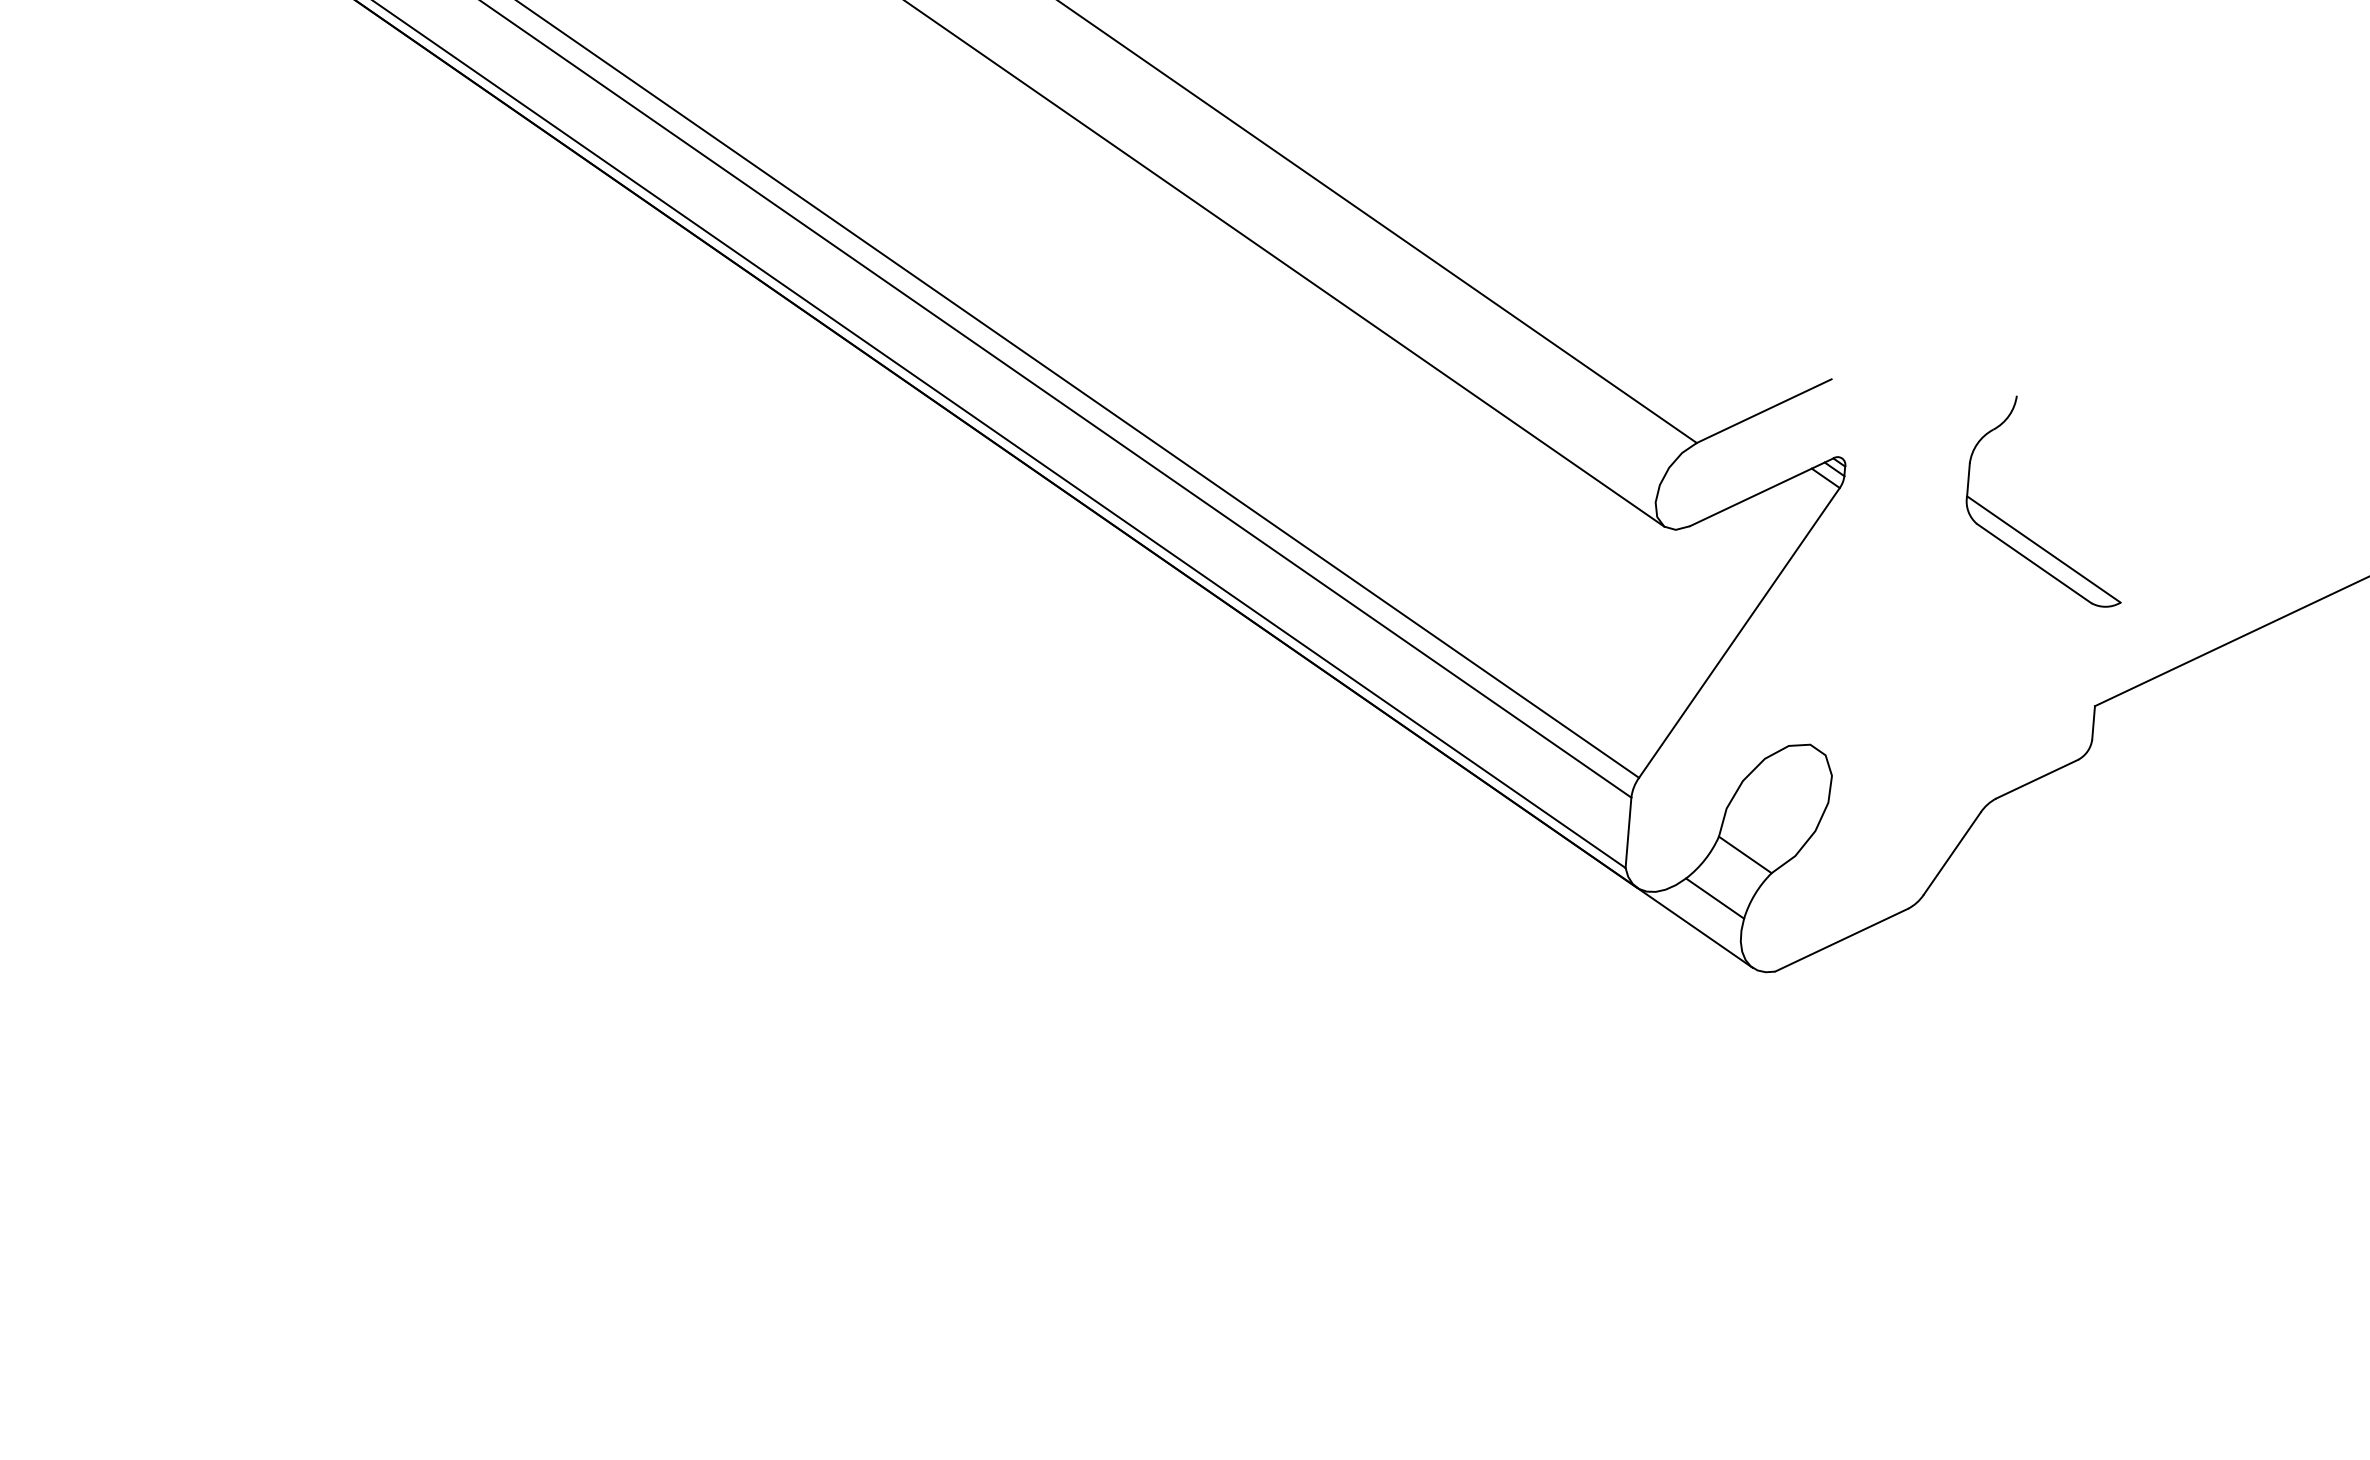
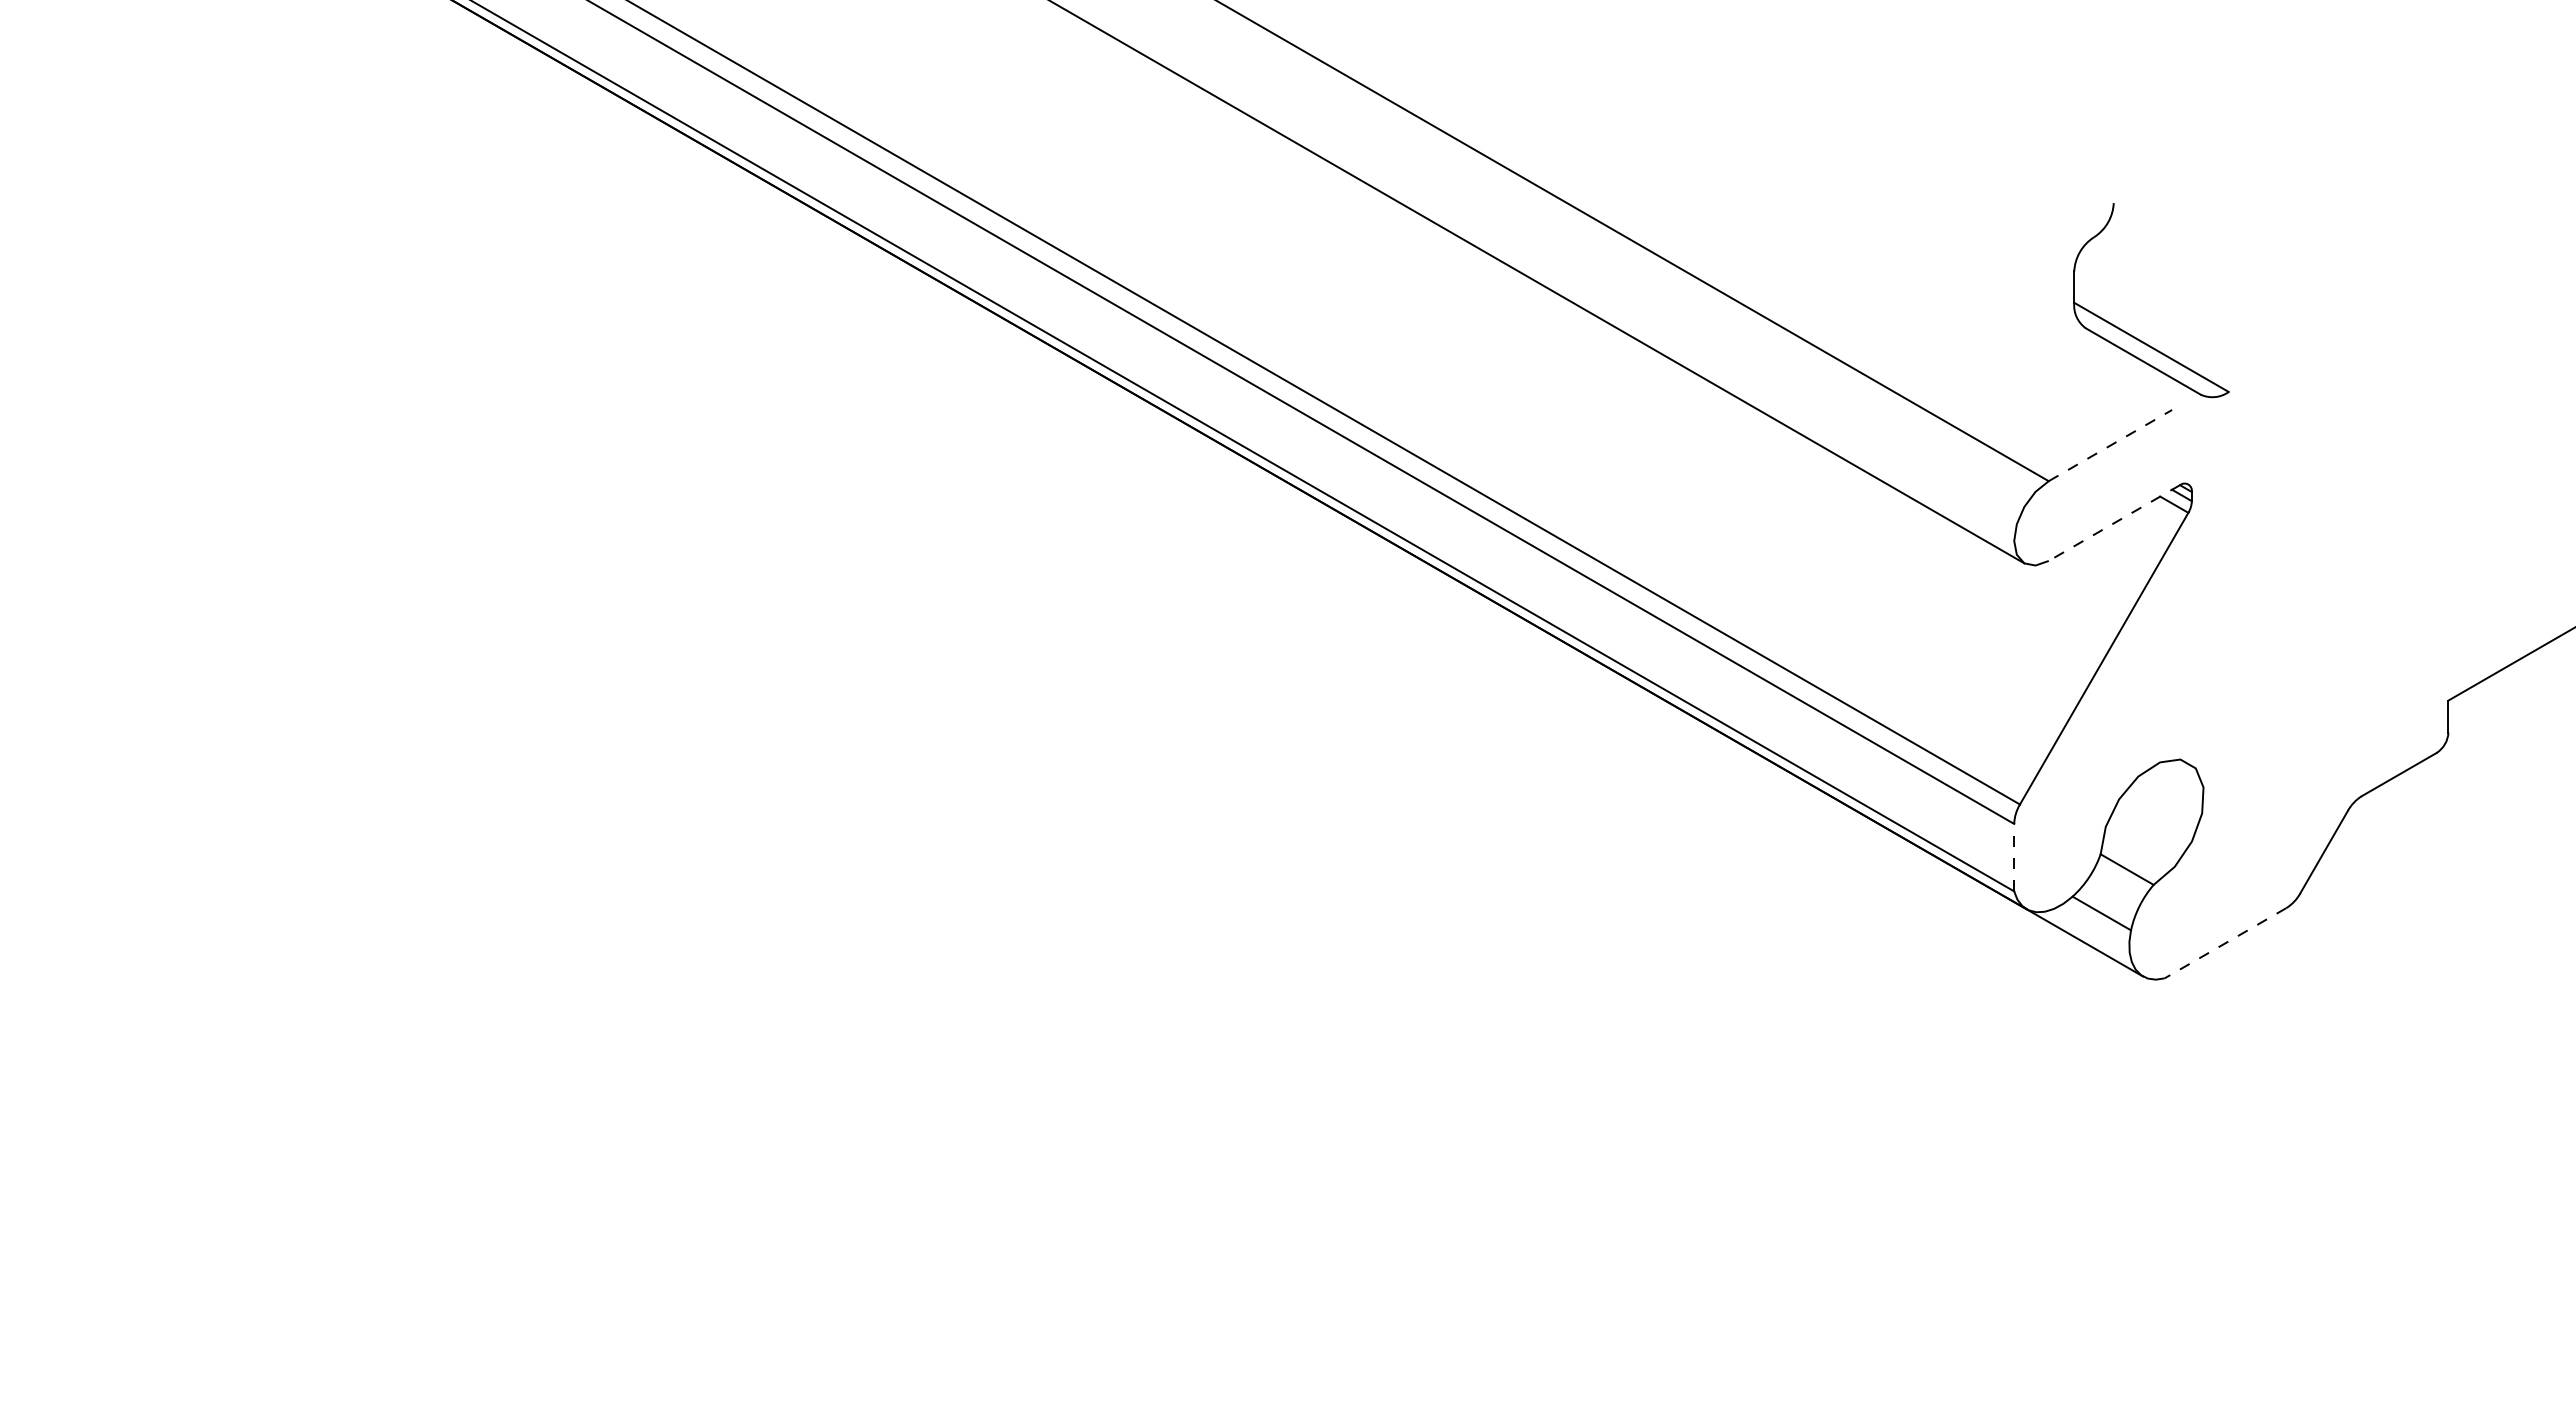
line: (1764, 411) -> (2110, 445), solid -> dashed
line: (1761, 492) -> (2114, 523), solid -> dashed
part: (2026, 535) -> (2133, 335), moved
line: (1628, 832) -> (2014, 857), solid -> dashed
line: (1841, 940) -> (2225, 943), solid -> dashed

